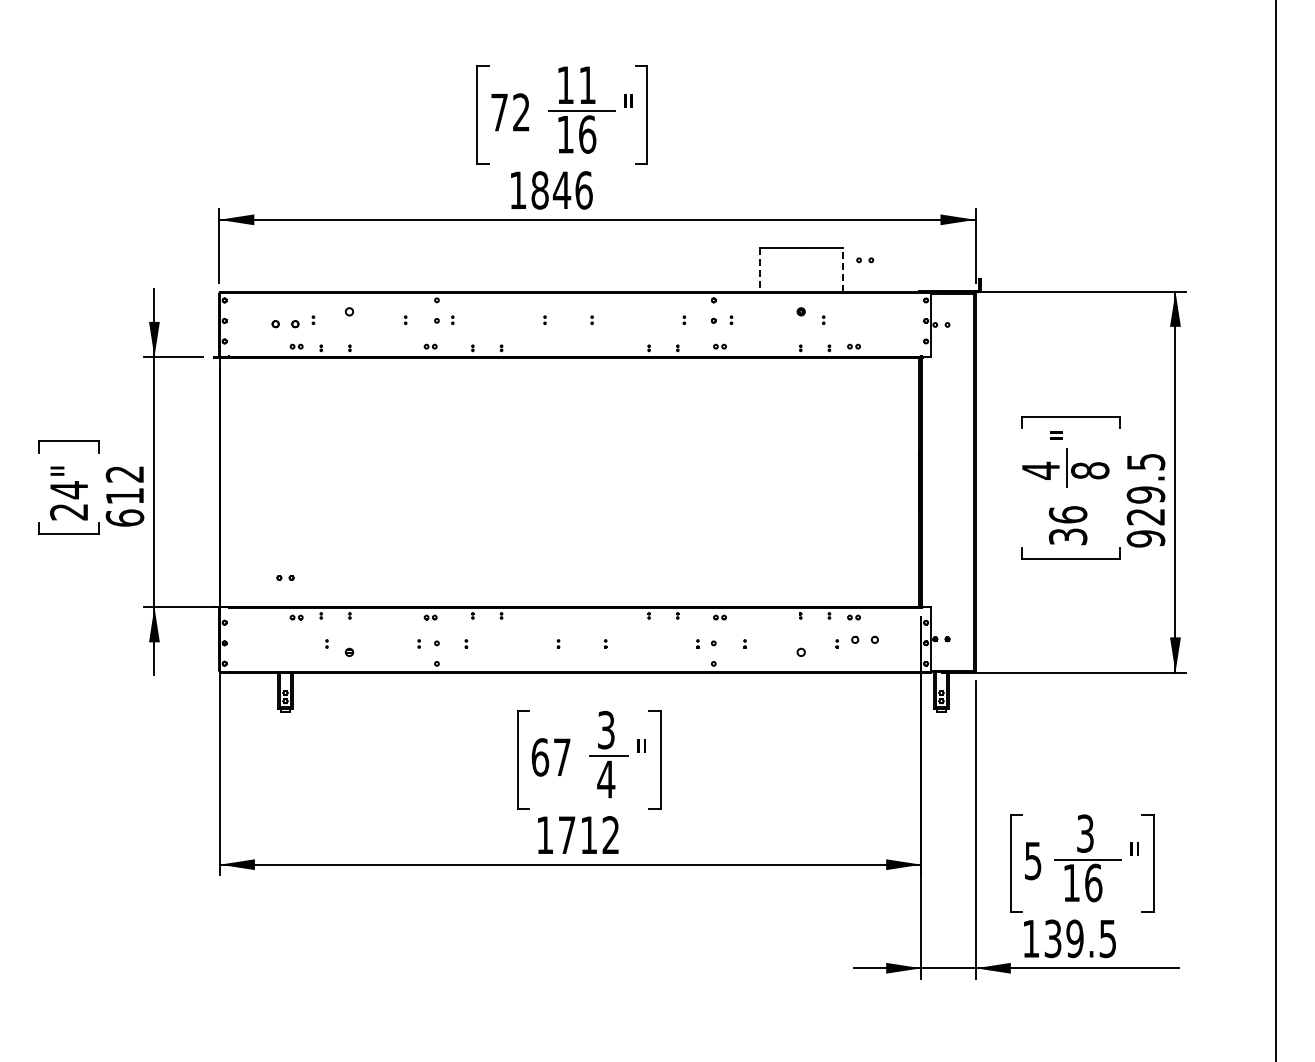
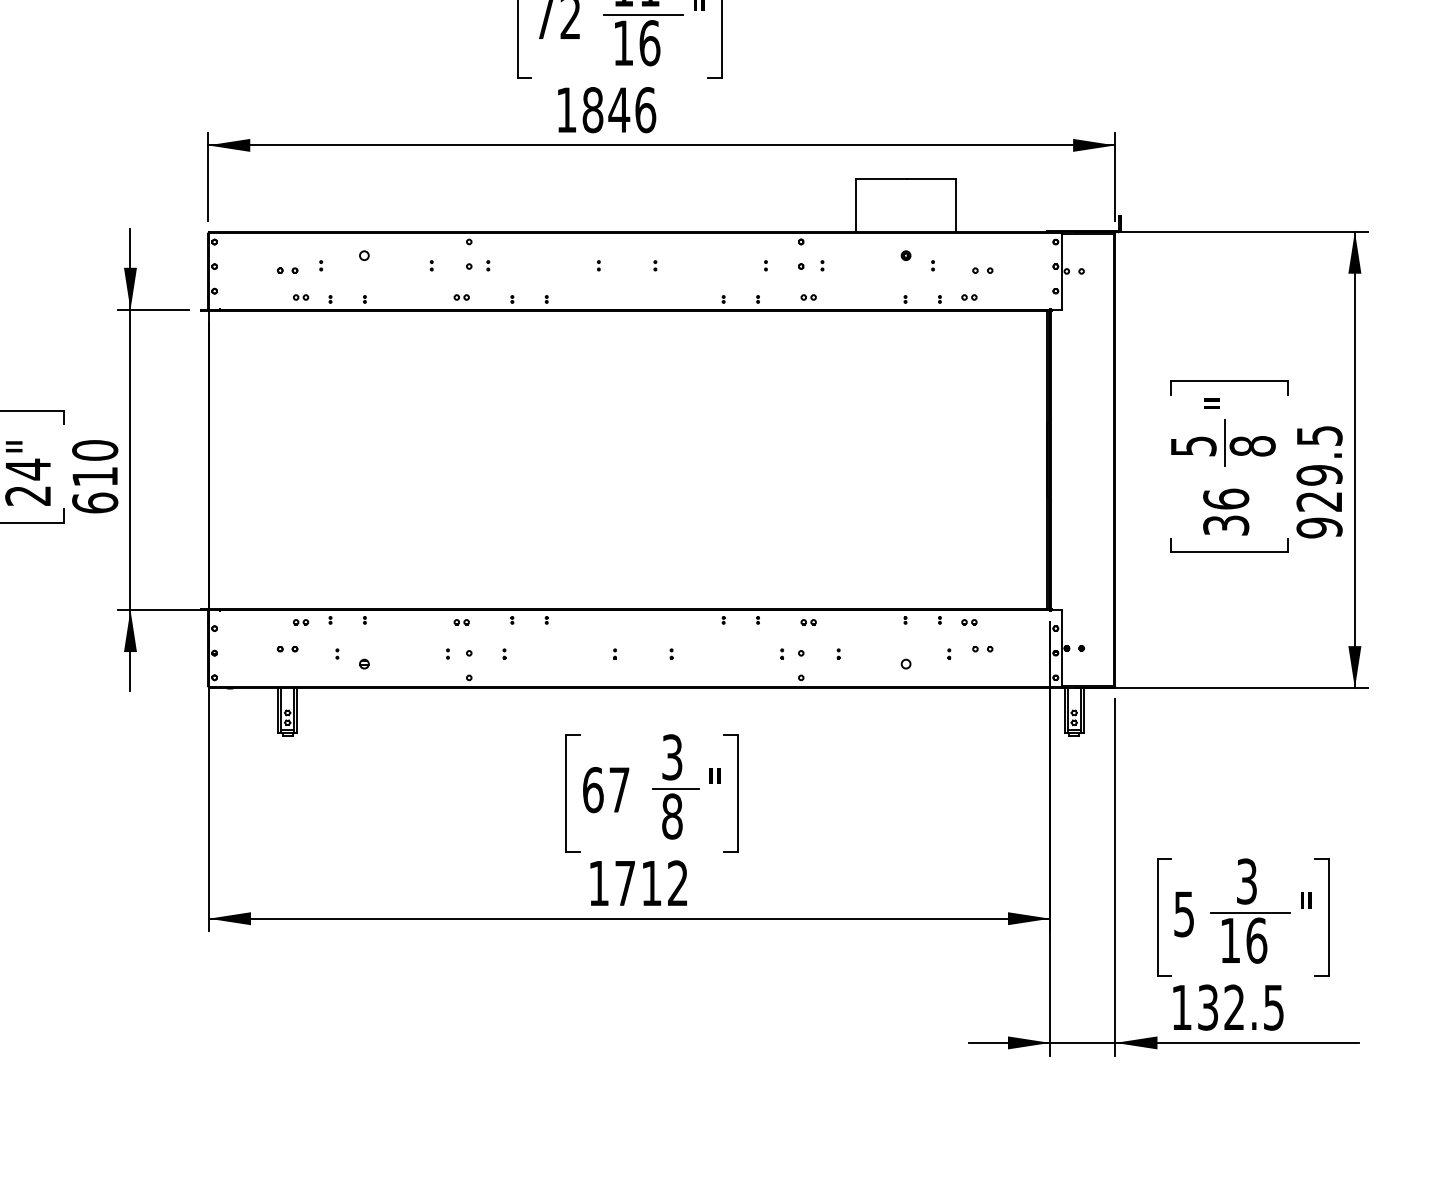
part: (865, 260) -> (983, 270), moved
line: (759, 269) -> (856, 204), dashed -> solid
line: (842, 269) -> (955, 204), dashed -> solid
part: (285, 324) -> (287, 270), size x0.62
text: (1041, 470) -> (1194, 445), 4 -> 5
text: (124, 473) -> (94, 449), 612 -> 610
part: (285, 577) -> (287, 648), moved
part: (865, 639) -> (983, 648), size x0.62
text: (606, 779) -> (672, 816), 4 -> 8
text: (1074, 938) -> (1233, 1007), 139.5 -> 132.5

